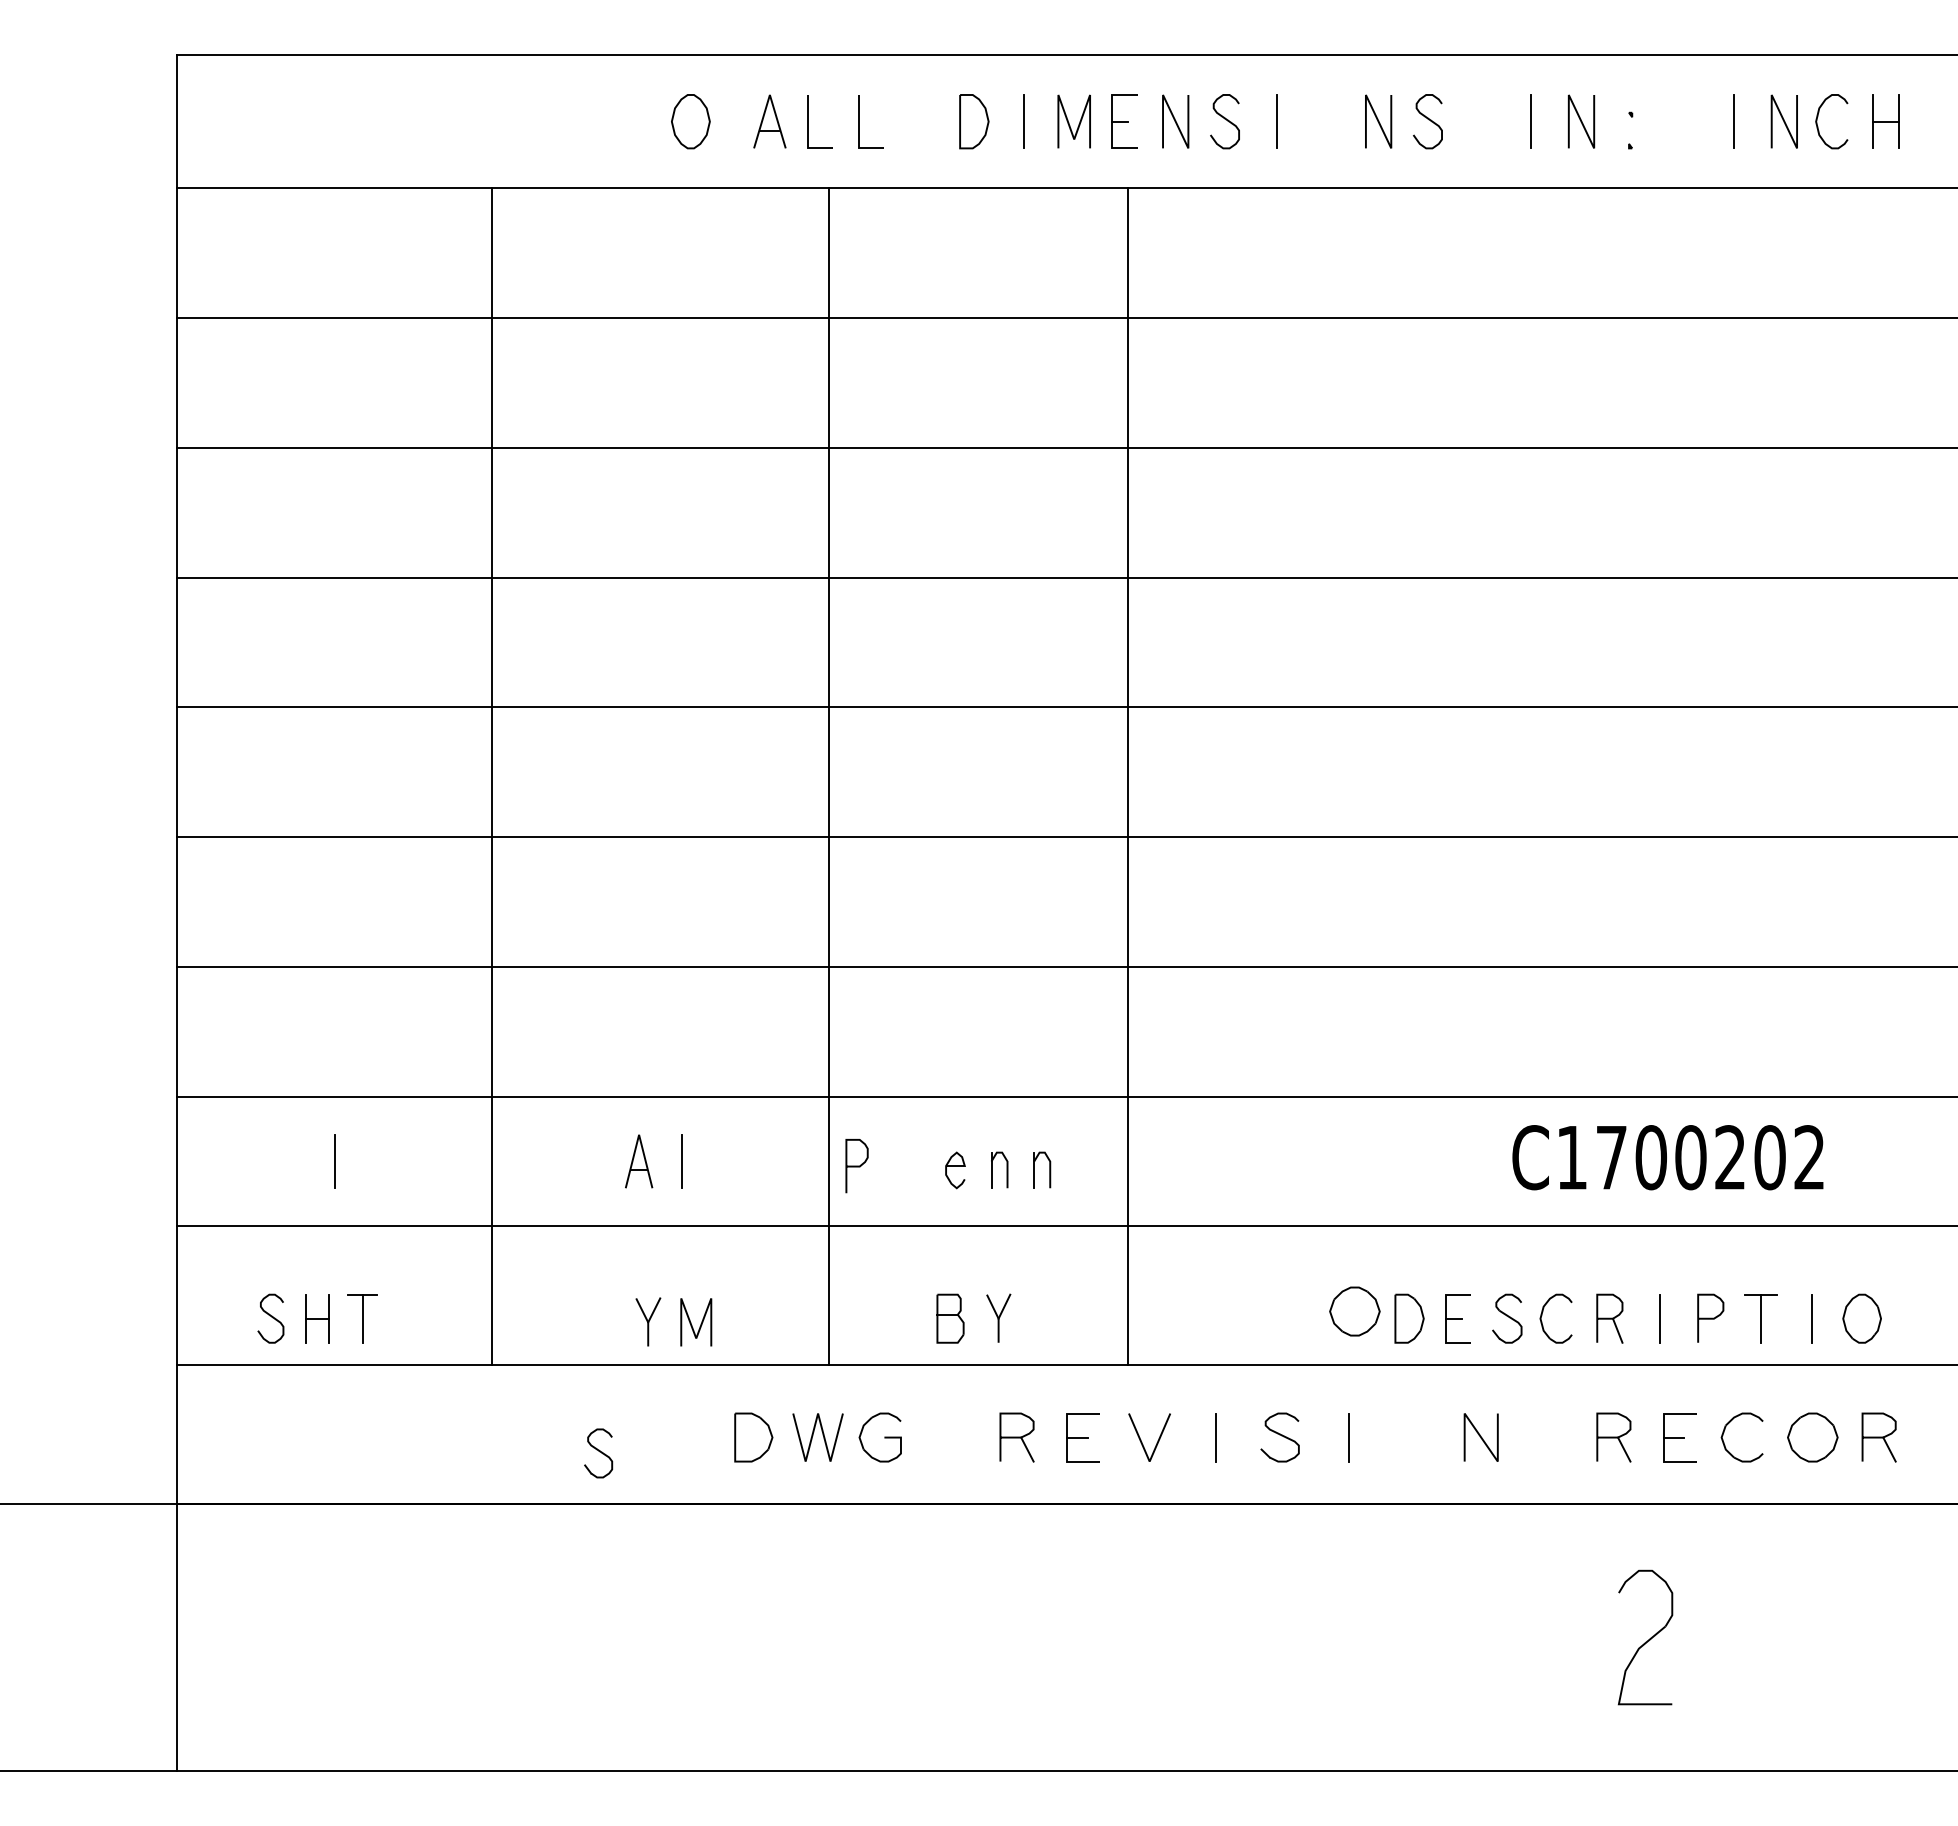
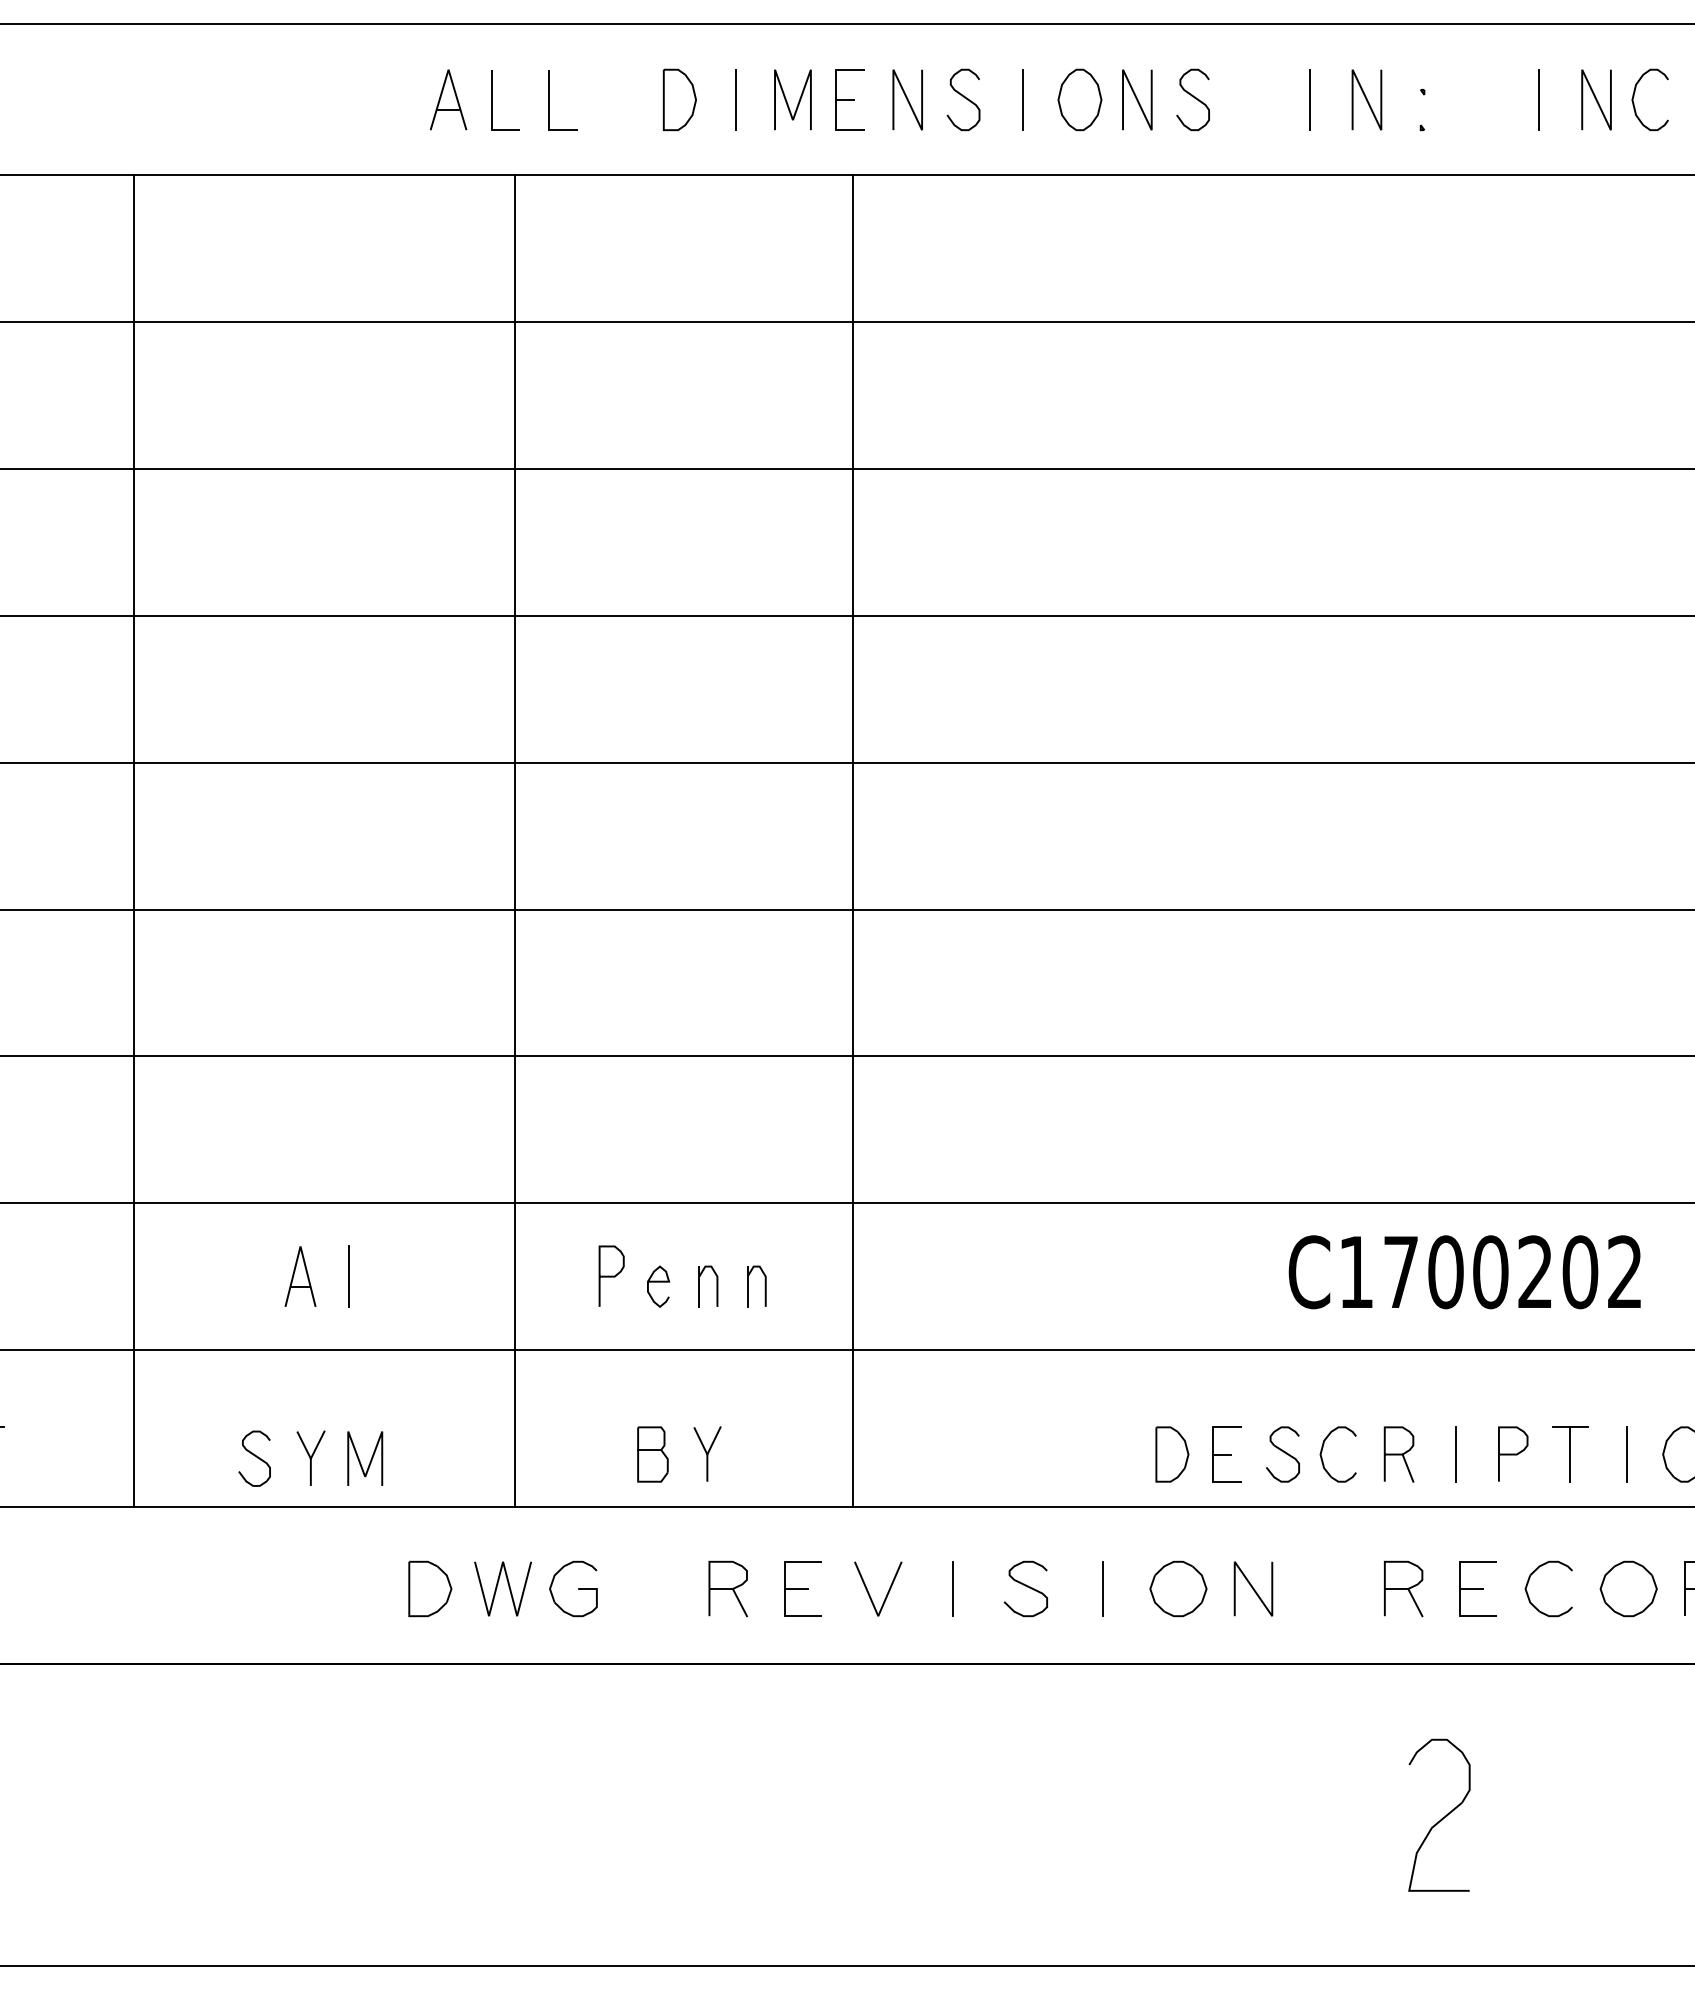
part: (690, 121) -> (1079, 99), moved
curve: (856, 1166) -> (611, 1276), moved
part: (1354, 1311) -> (1177, 1588), moved
part: (598, 1453) -> (254, 1458), moved

